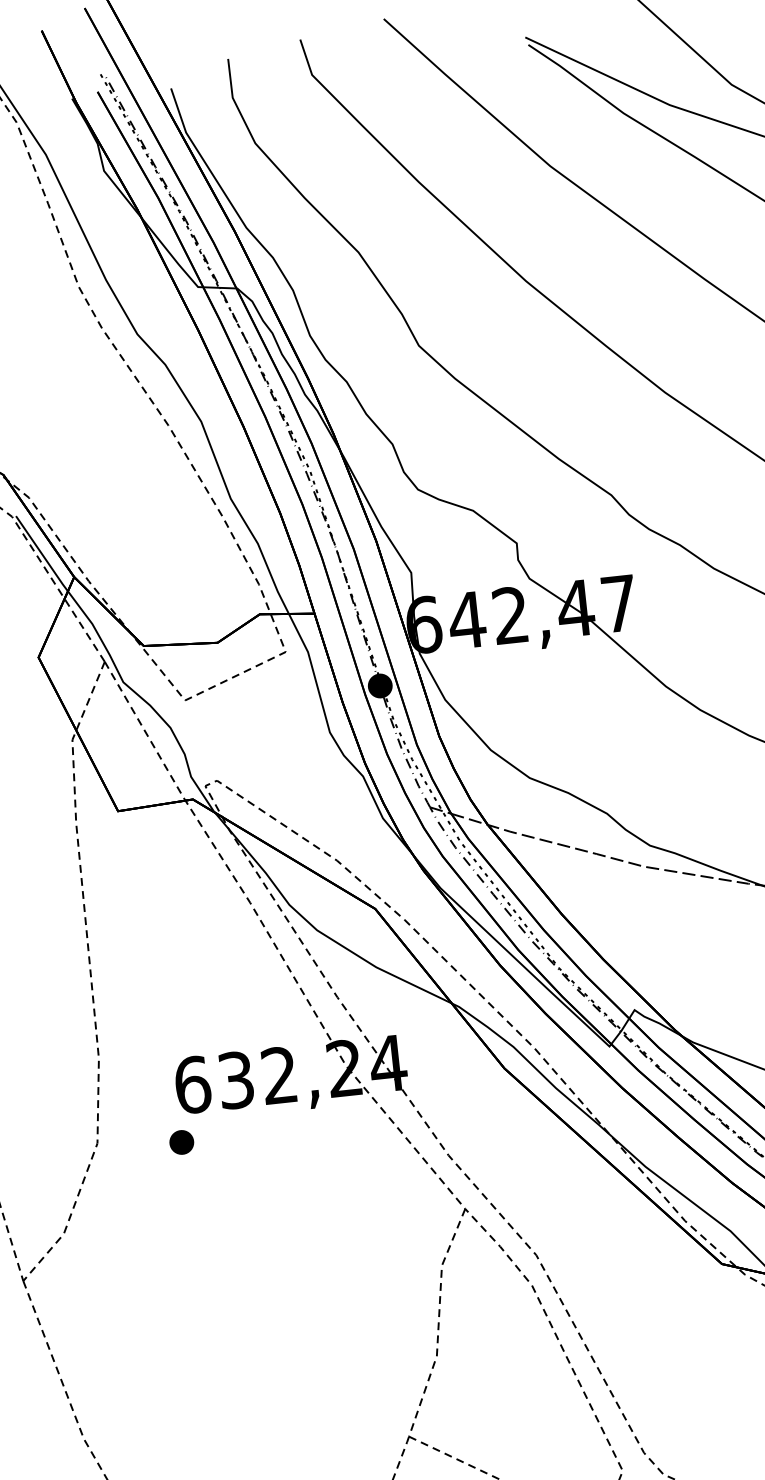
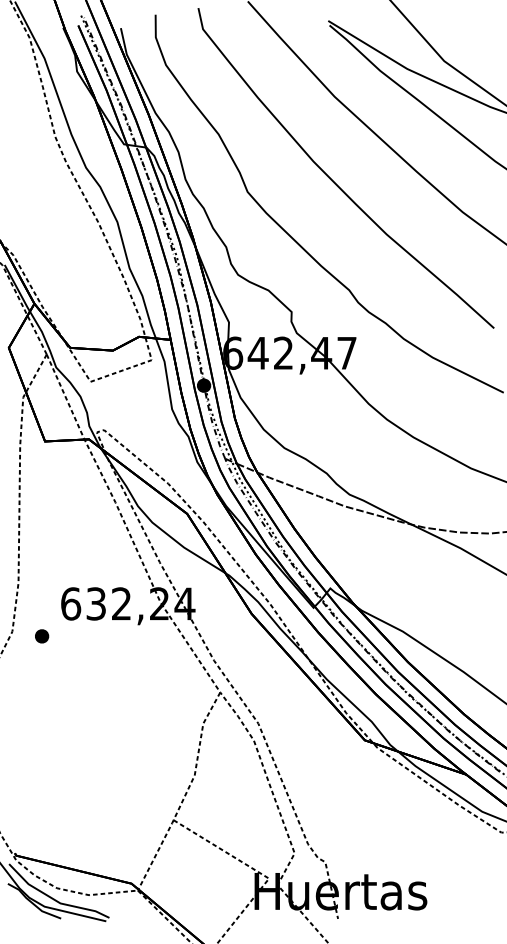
part: (182, 1142) -> (42, 636), moved

